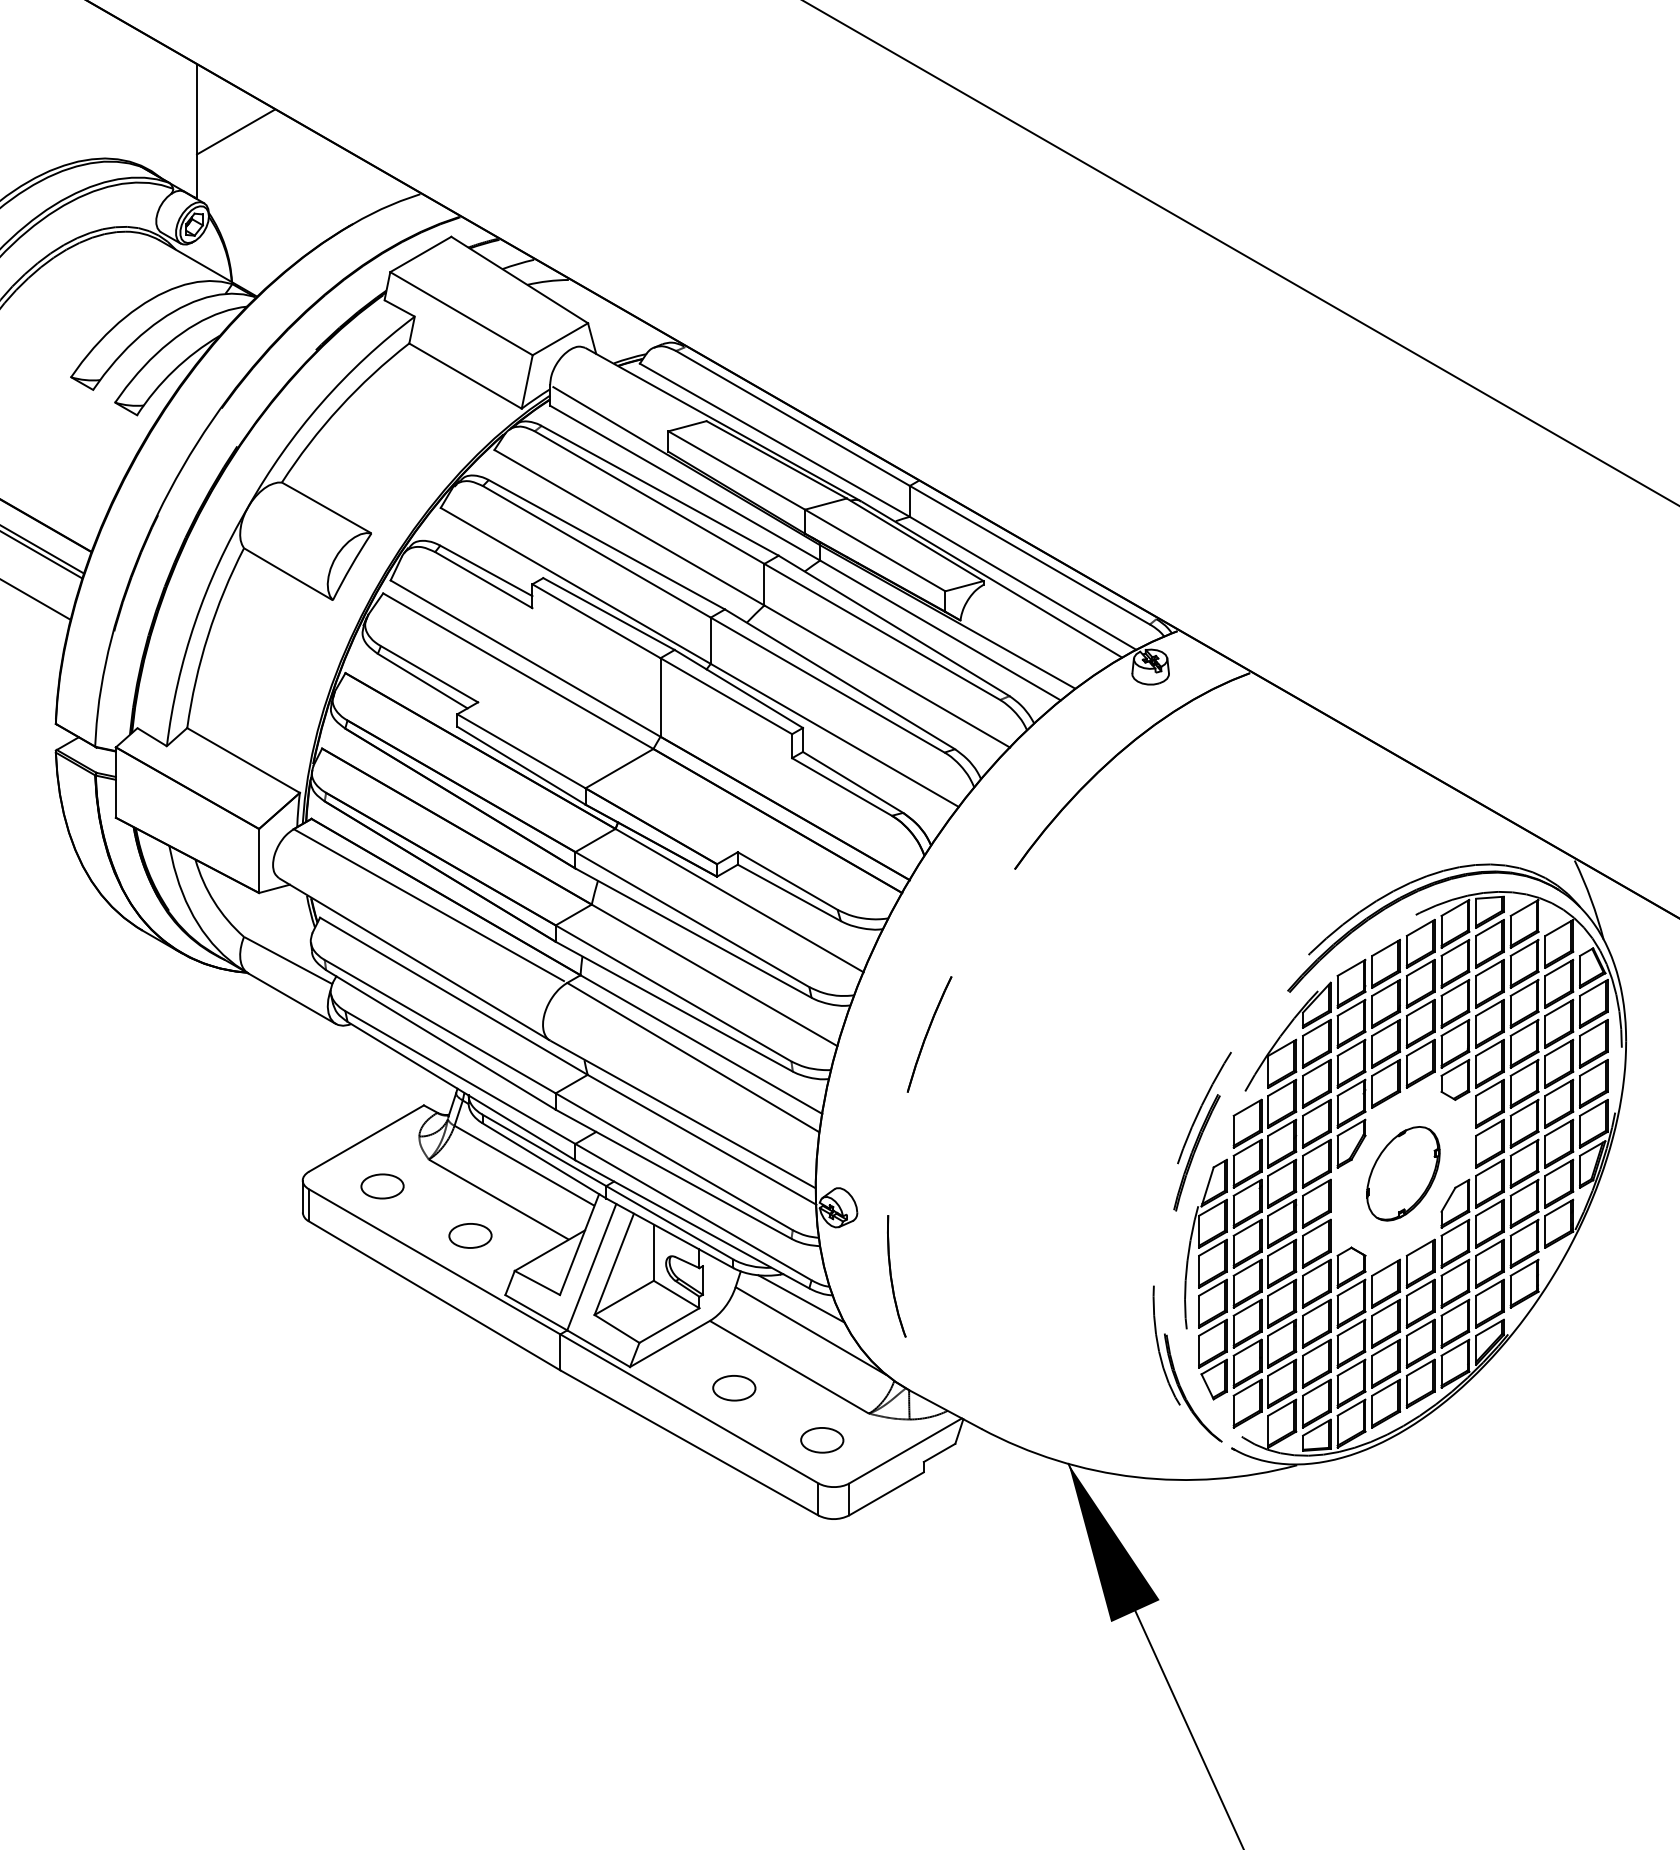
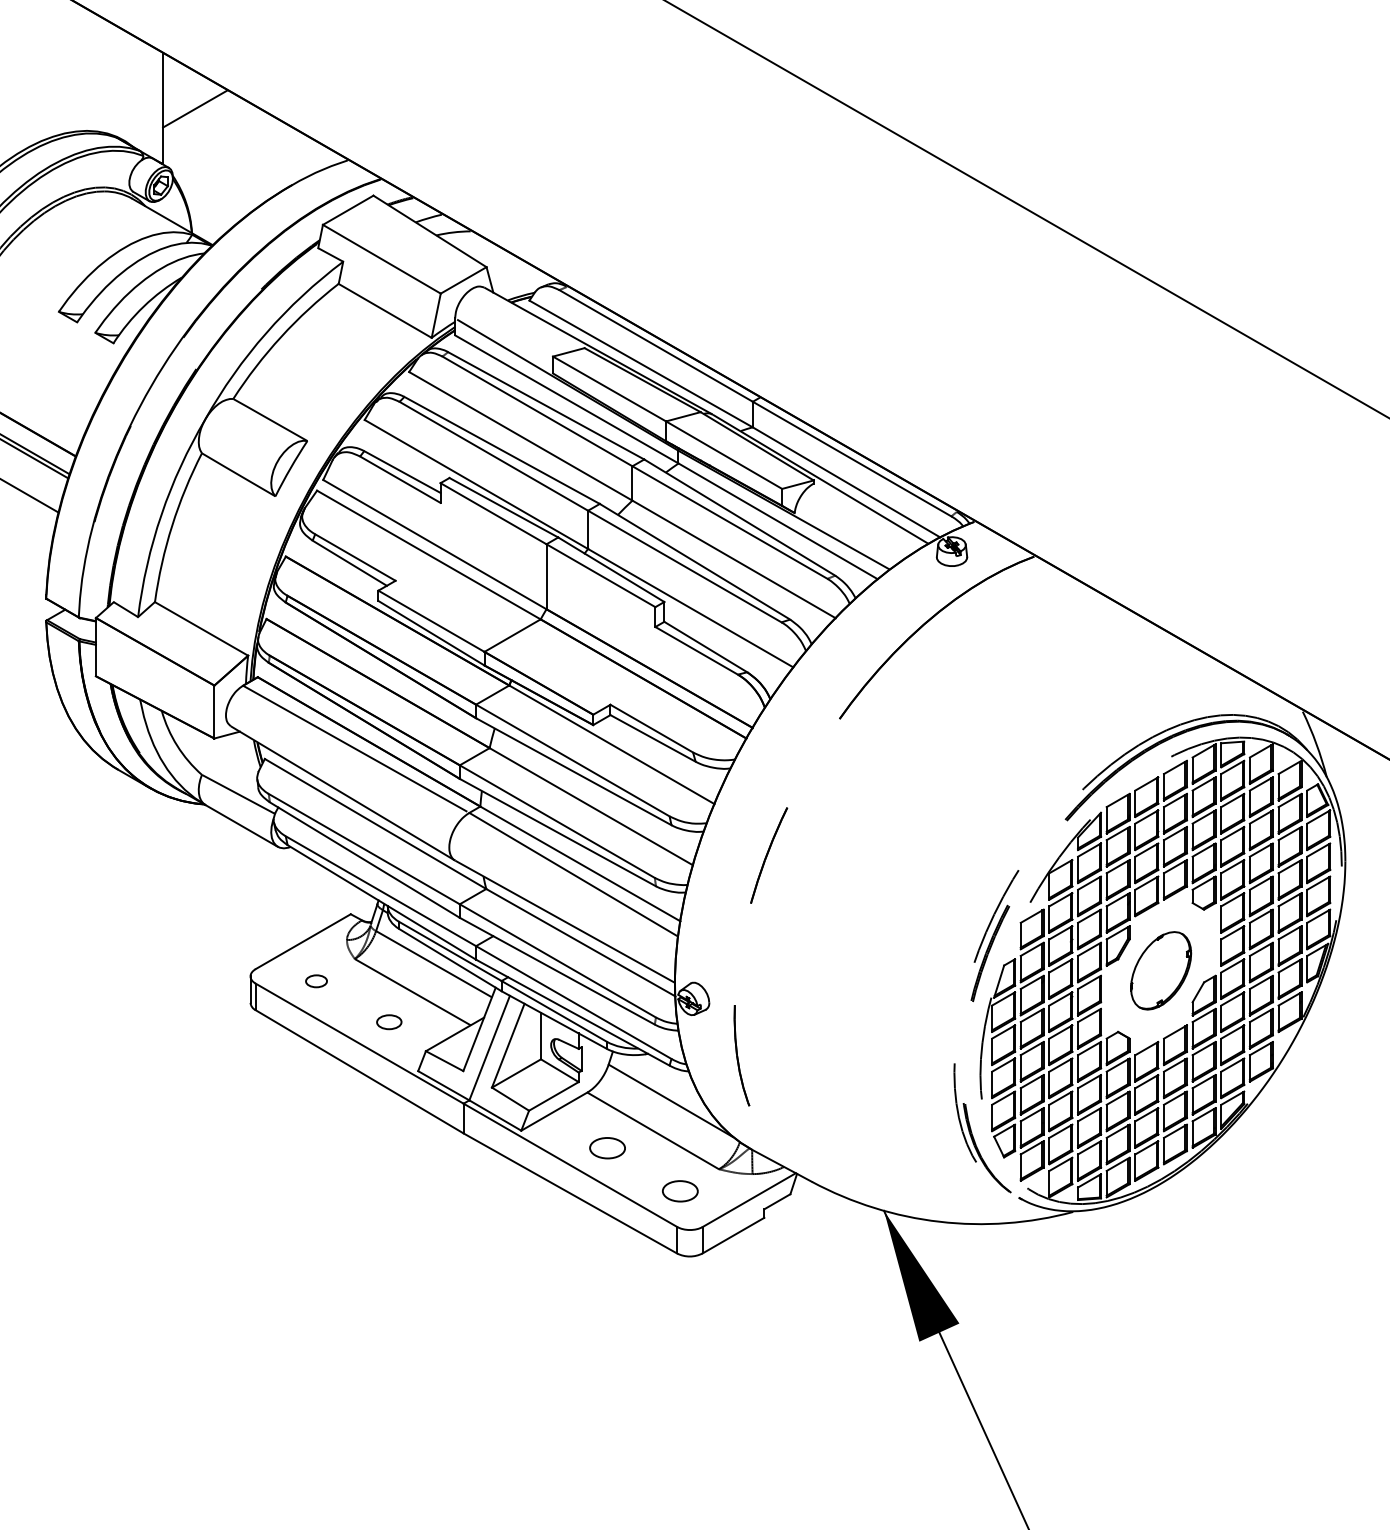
part: (382, 1186) -> (316, 981), size x0.6
part: (470, 1235) -> (389, 1021), size x0.7
line: (801, 1298) -> (663, 1073), removed

